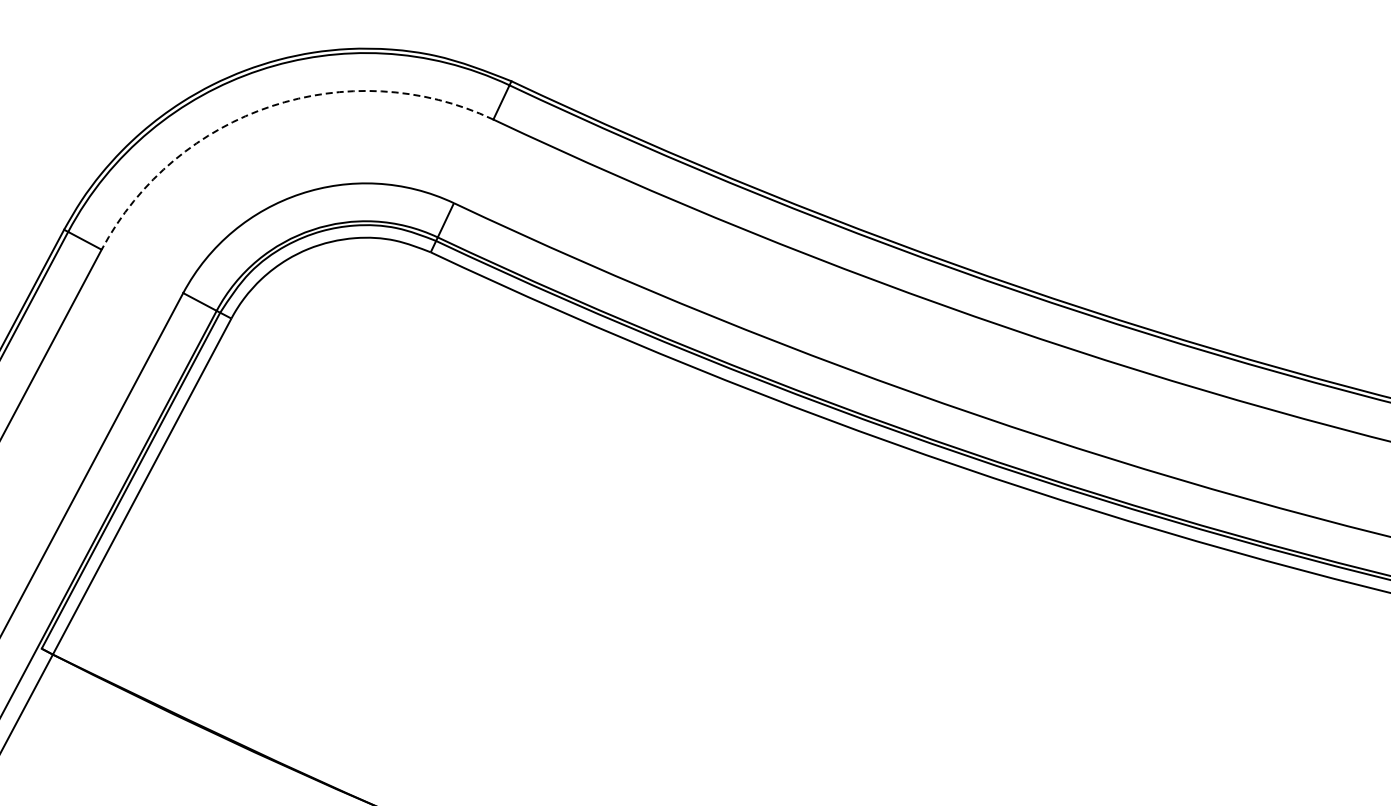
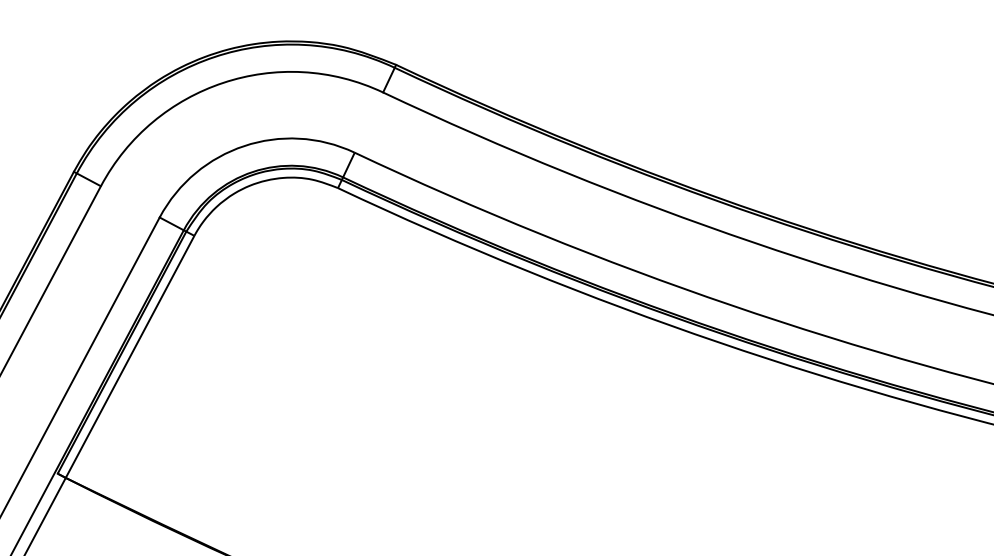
arc: (271, 106) -> (223, 83), dashed -> solid

